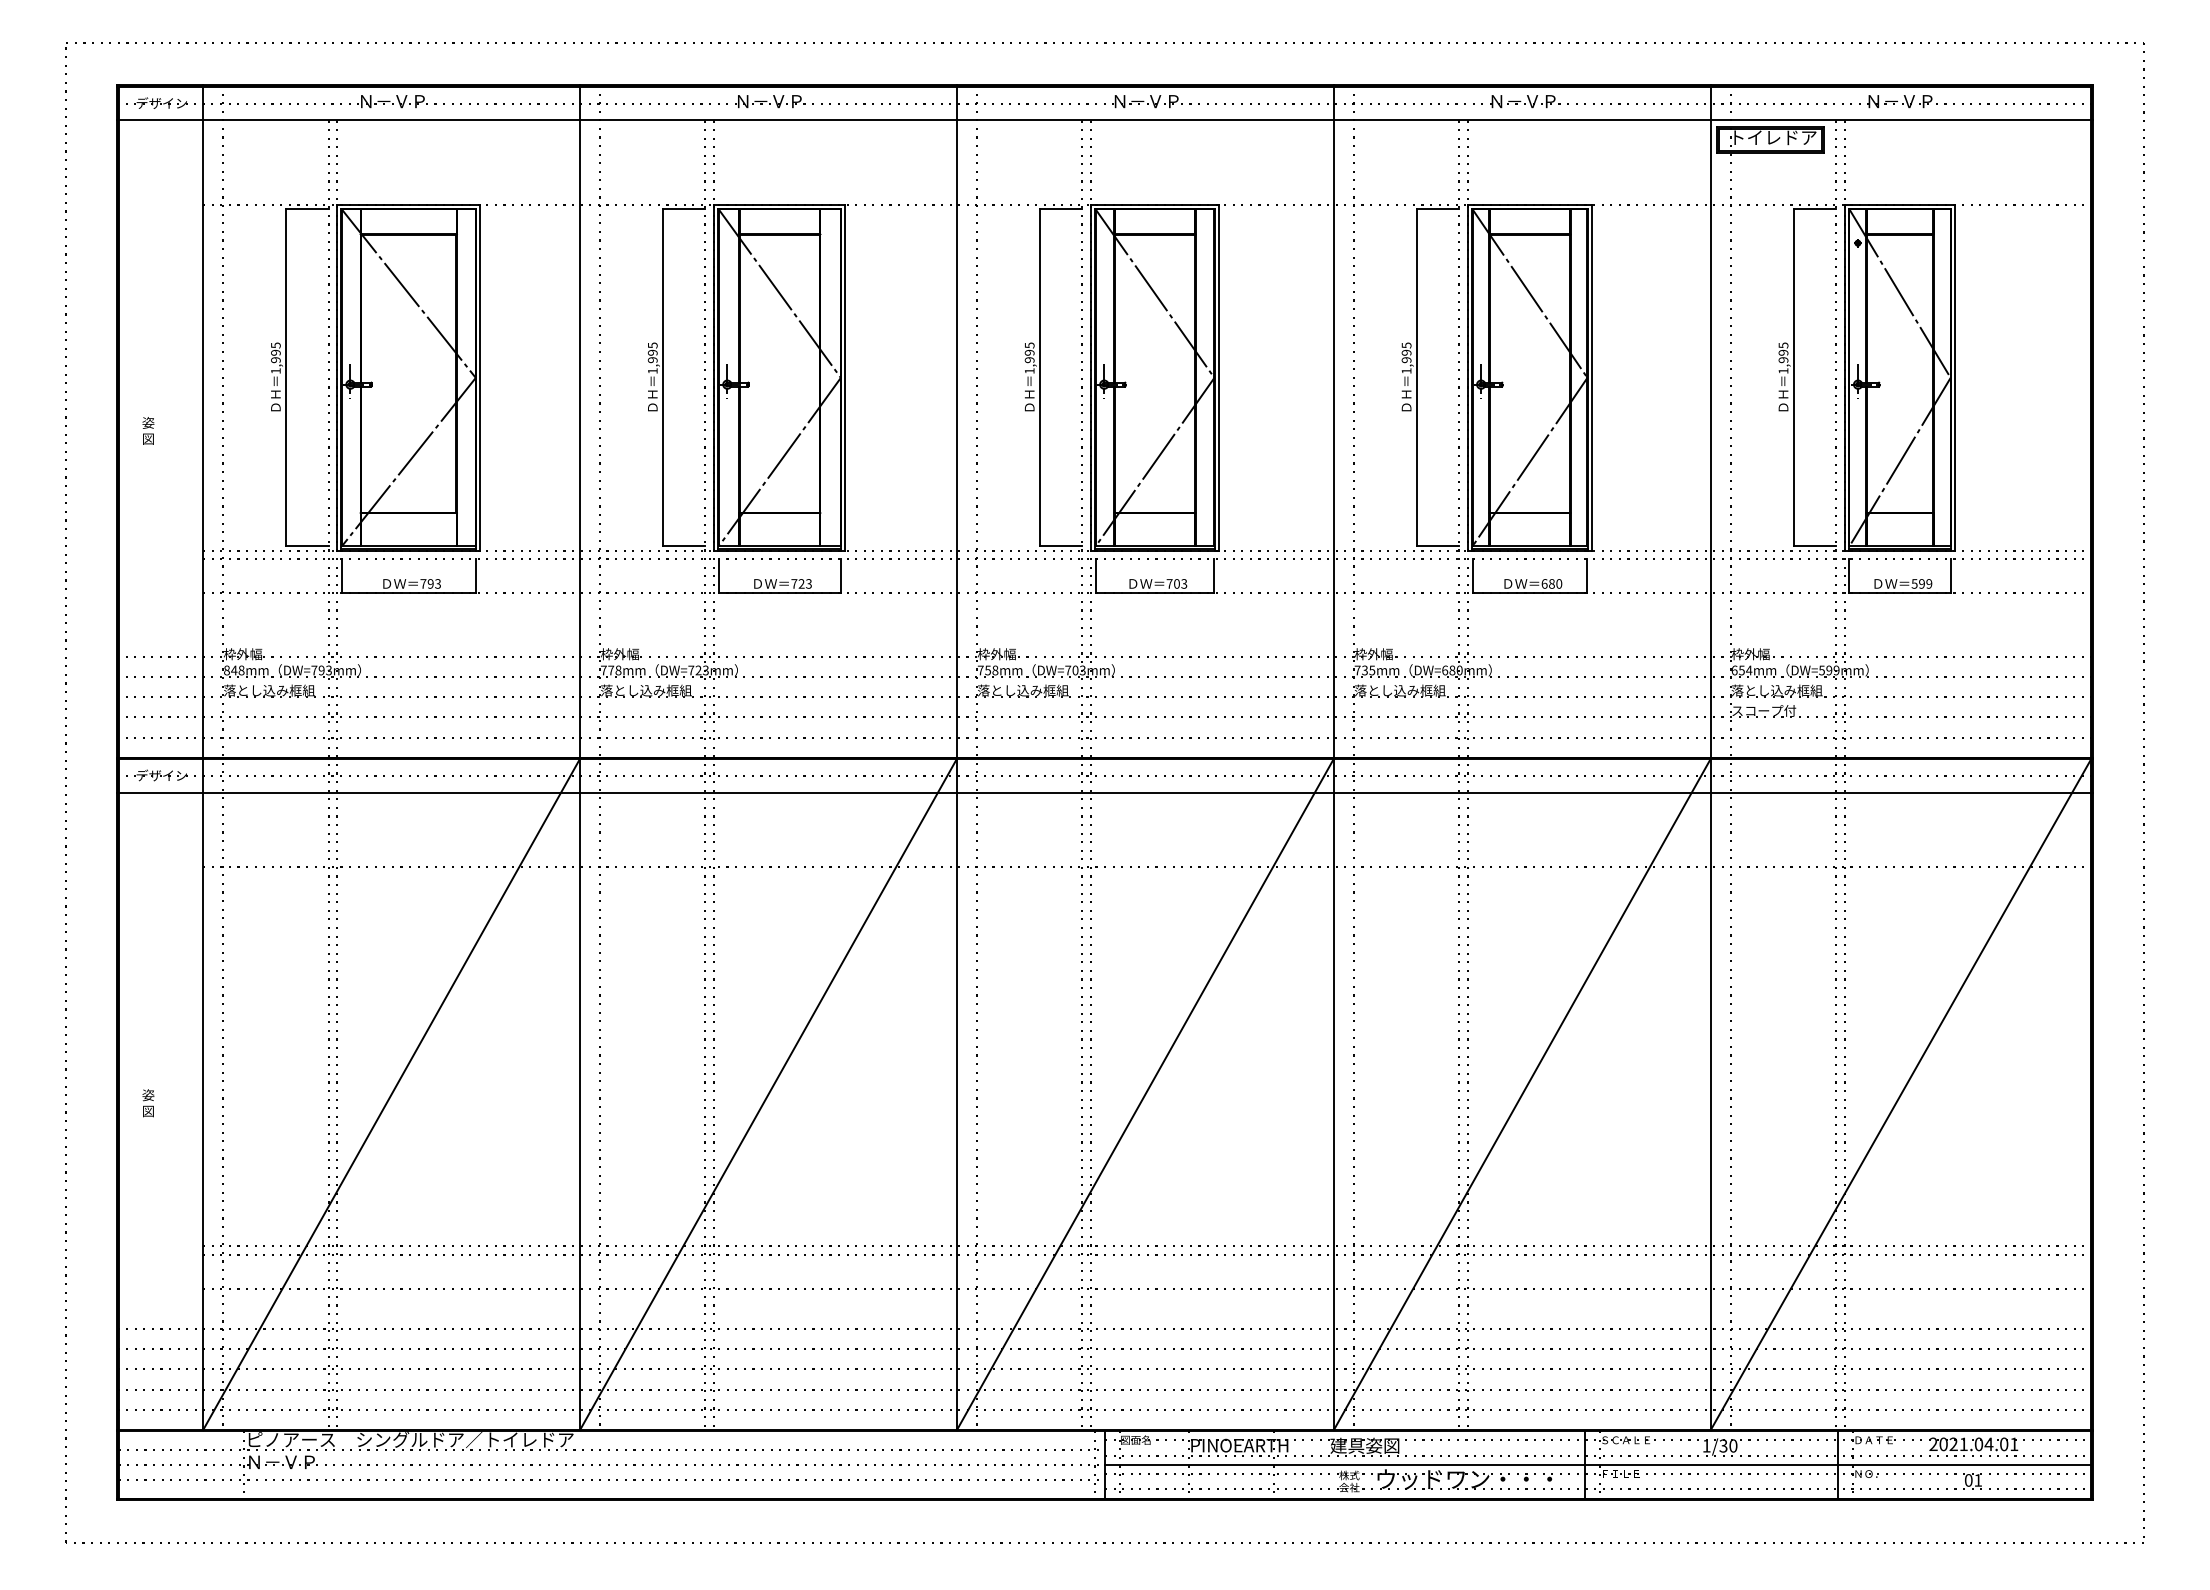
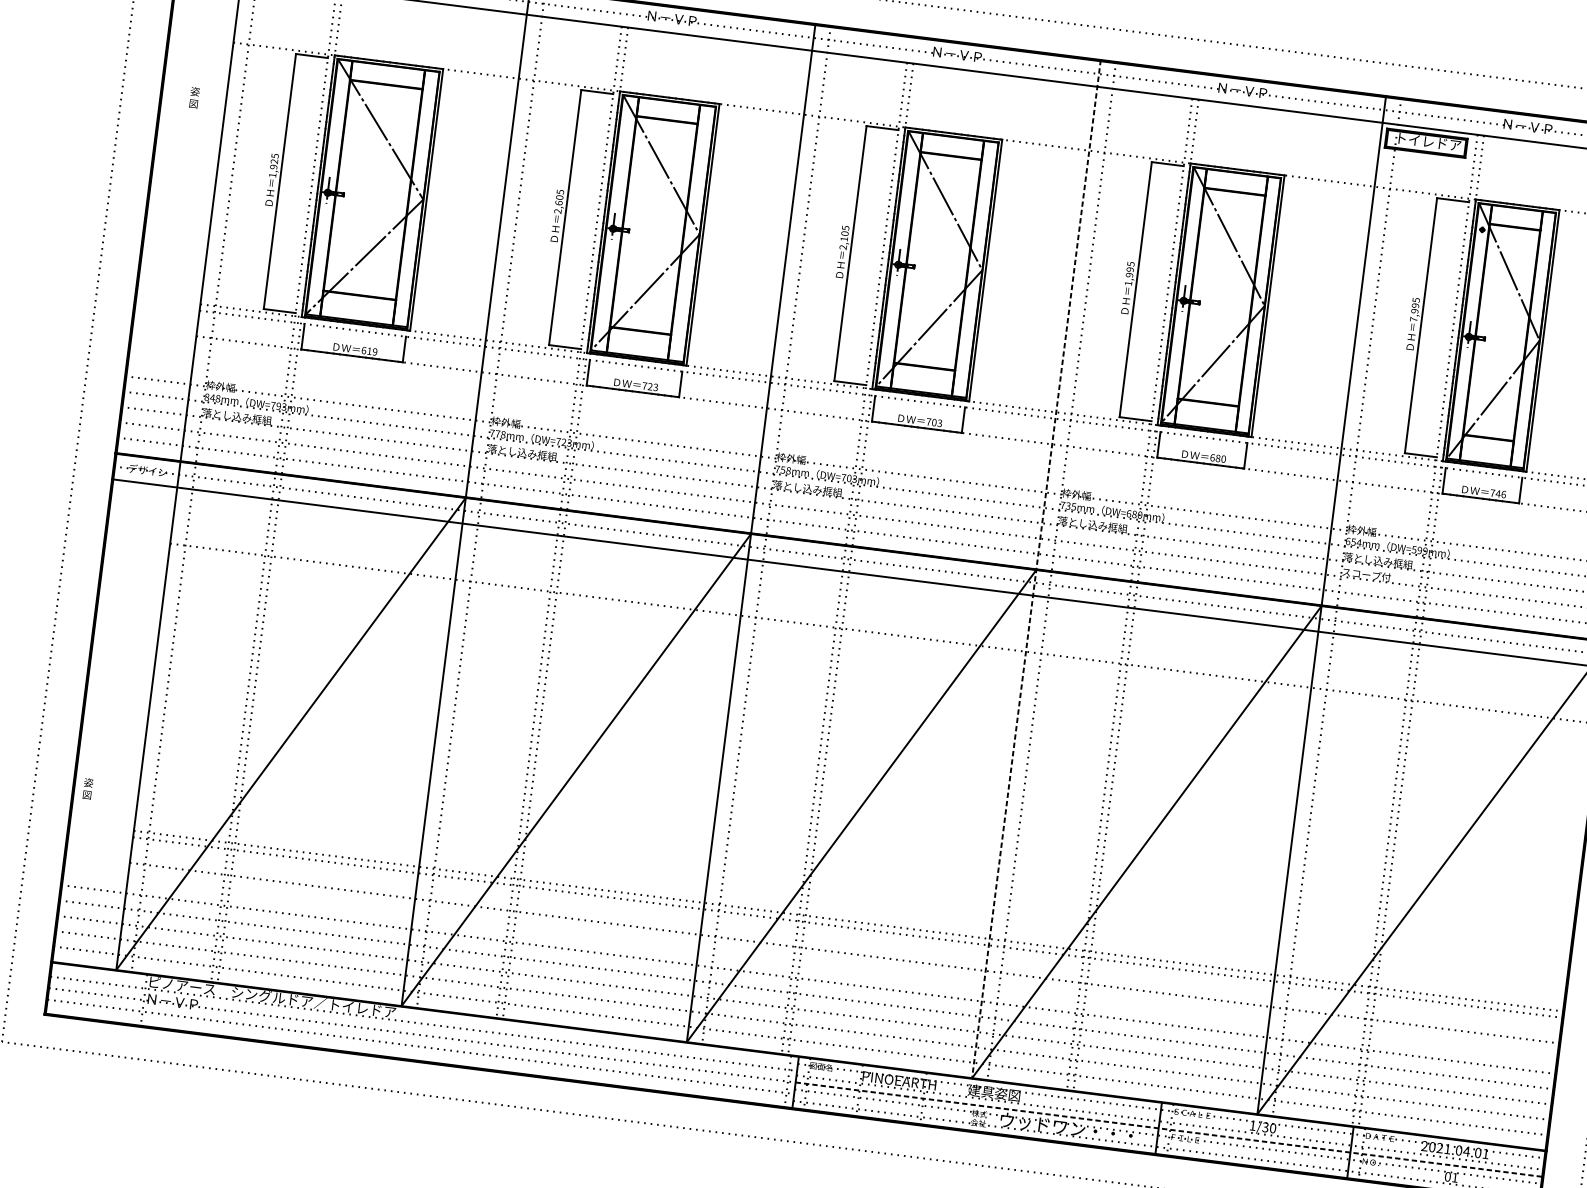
text: (275, 352) -> (274, 161), 1,995 -> 1,925
text: (1029, 361) -> (843, 240), 1,995 -> 2,105
text: (652, 362) -> (558, 204), 1,995 -> 2,605
text: (1783, 370) -> (1413, 319), 1,995 -> 7,995
text: (148, 430) -> (194, 97), moved
text: (430, 583) -> (369, 350), 793 -> 619
text: (1921, 583) -> (1497, 493), 599 -> 746
line: (1333, 757) -> (1036, 568), solid -> dashed
text: (148, 1103) -> (87, 789), moved
line: (1598, 1464) -> (1169, 1129), solid -> dashed

